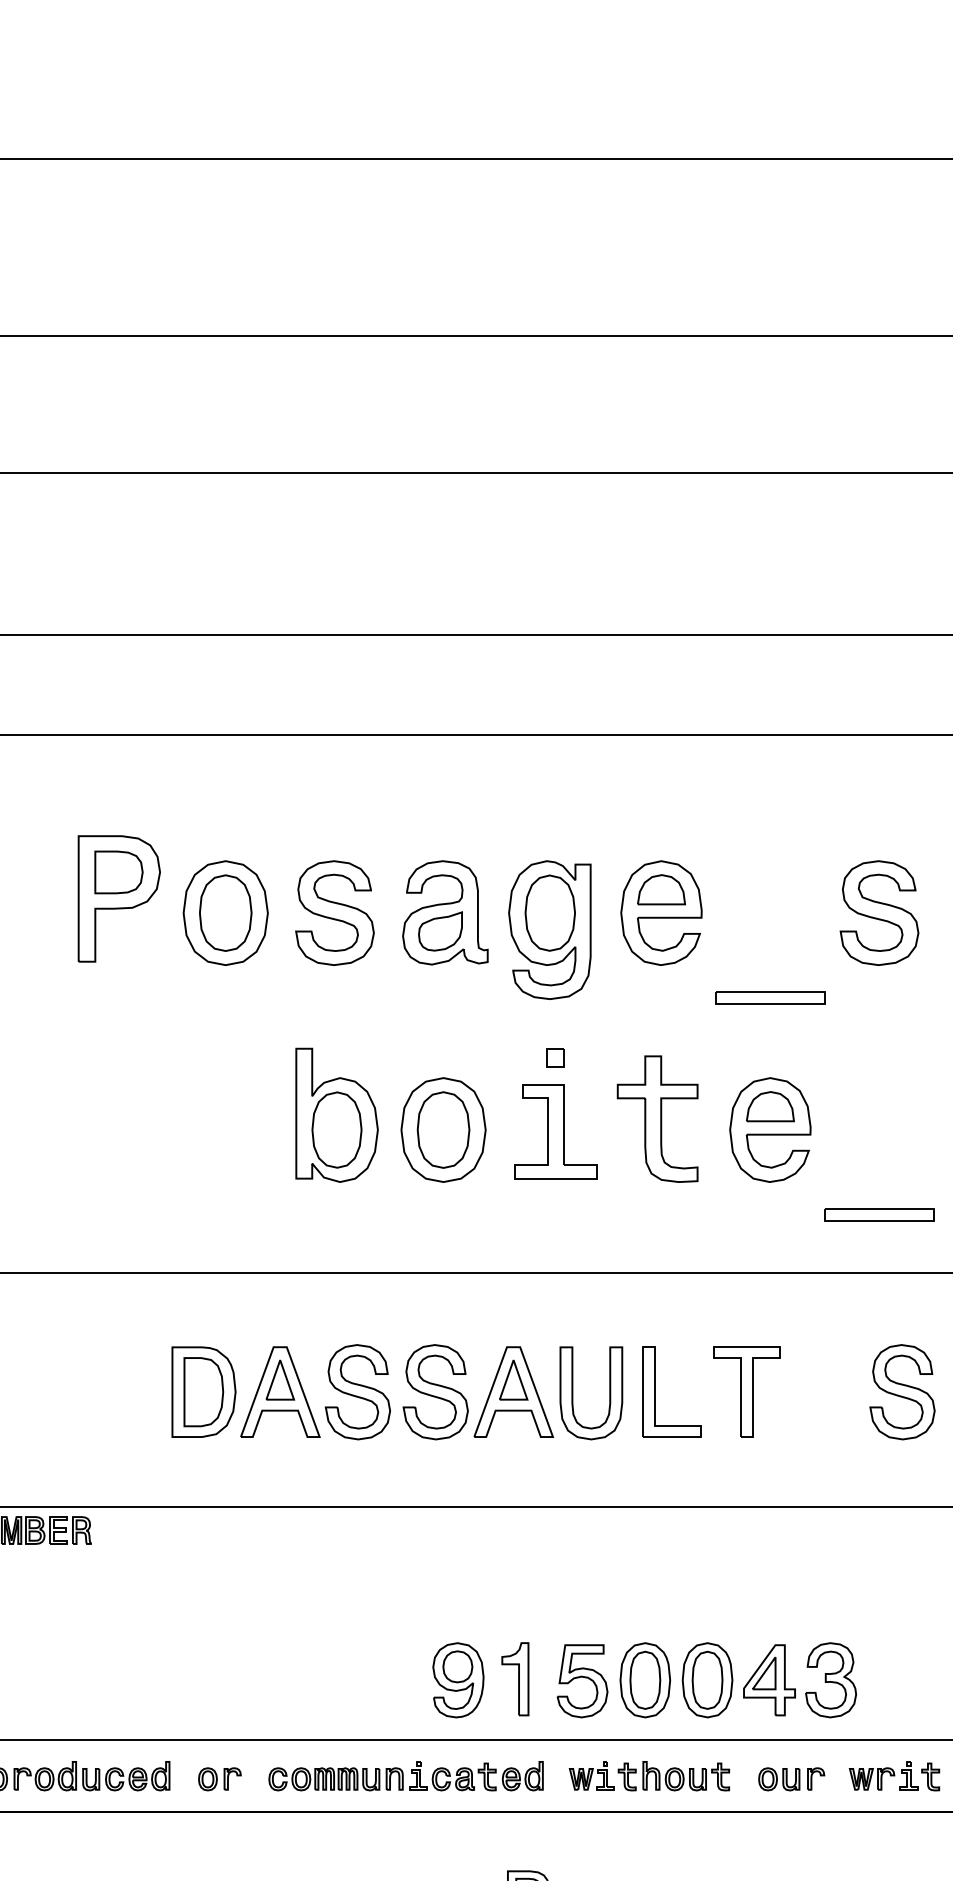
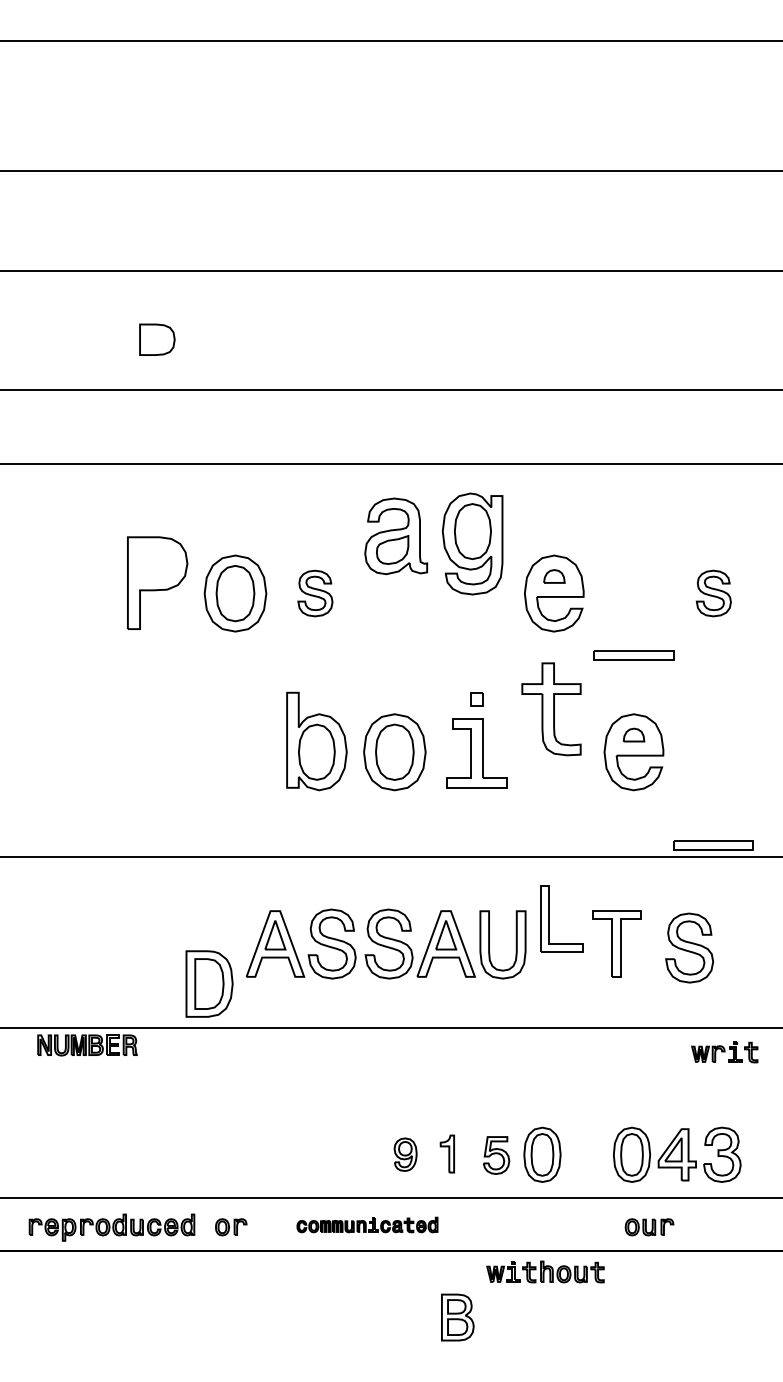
part: (119, 872) -> (157, 339), moved
part: (661, 889) -> (554, 576), size x0.6
part: (335, 913) -> (315, 593), size x0.6
part: (445, 913) -> (396, 536), moved
part: (879, 913) -> (713, 593), size x0.6
part: (549, 929) -> (472, 543), moved
part: (769, 1105) -> (633, 734), size x0.6
part: (657, 1119) -> (551, 709), moved
part: (879, 1215) -> (713, 845), moved
part: (203, 1391) -> (209, 983), moved
part: (654, 1391) -> (549, 918), moved
part: (902, 1391) -> (689, 947), moved
part: (515, 1678) -> (447, 1153), size x0.7
part: (458, 1679) -> (405, 1154), size x0.6
part: (769, 1679) -> (677, 1154), moved
part: (582, 1681) -> (496, 1155), size x0.7
part: (406, 1775) -> (367, 1224), size x0.7
part: (649, 1775) -> (545, 1271), moved
part: (894, 1776) -> (724, 1052), moved

